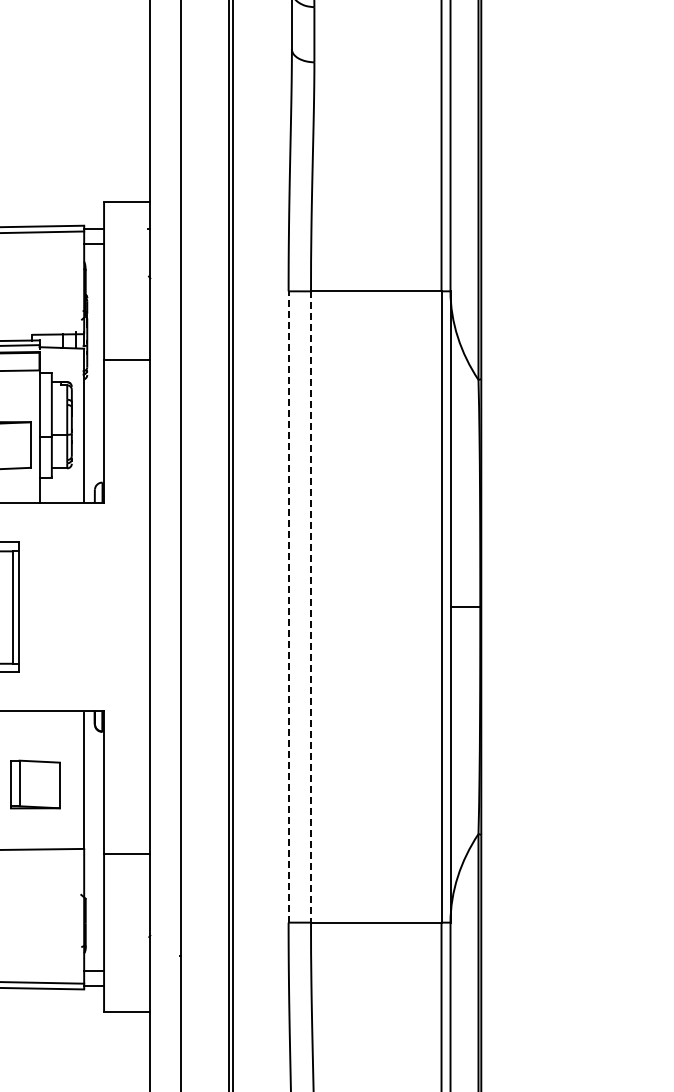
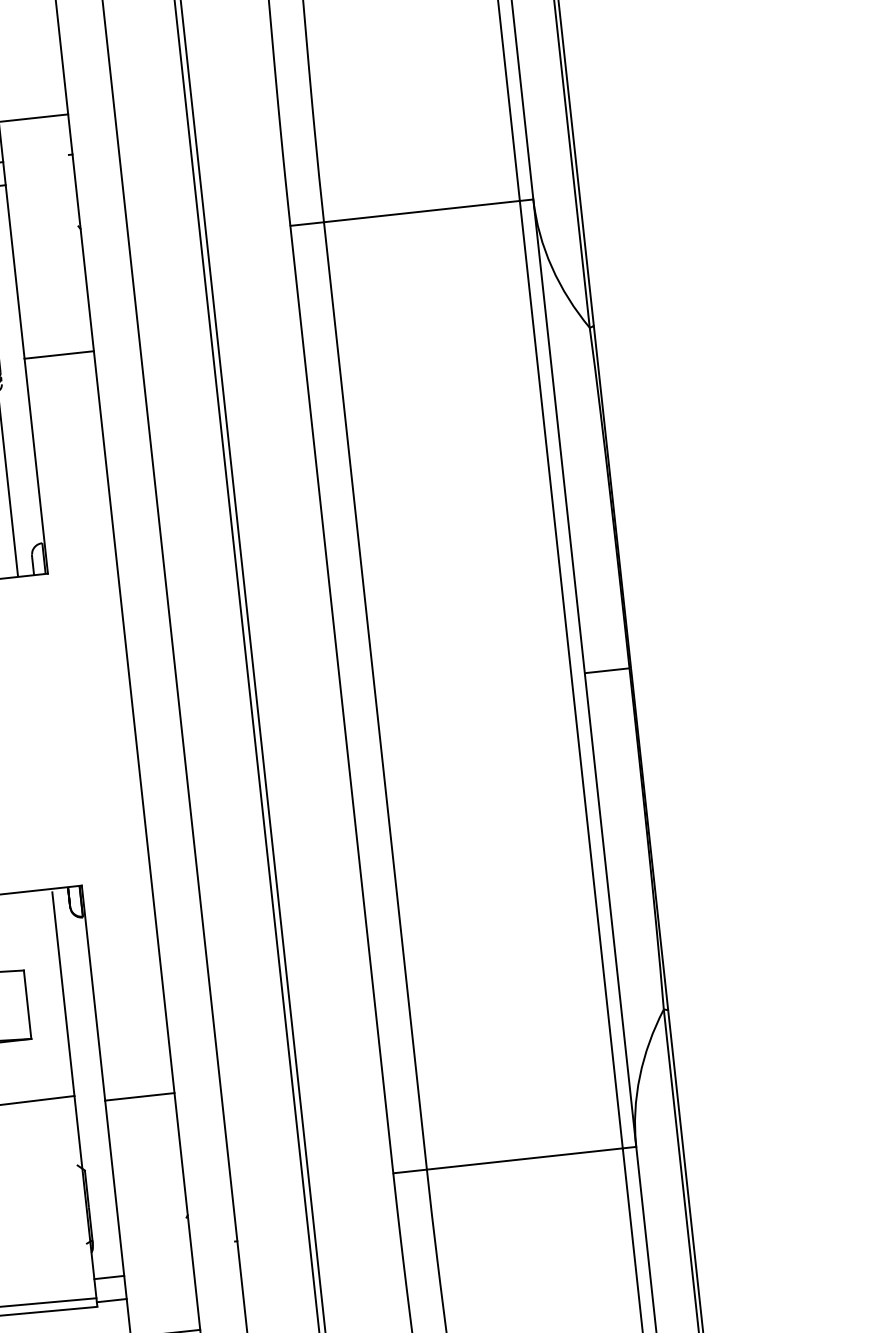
line: (288, 606) -> (341, 698), dashed -> solid
line: (311, 607) -> (376, 696), dashed -> solid

